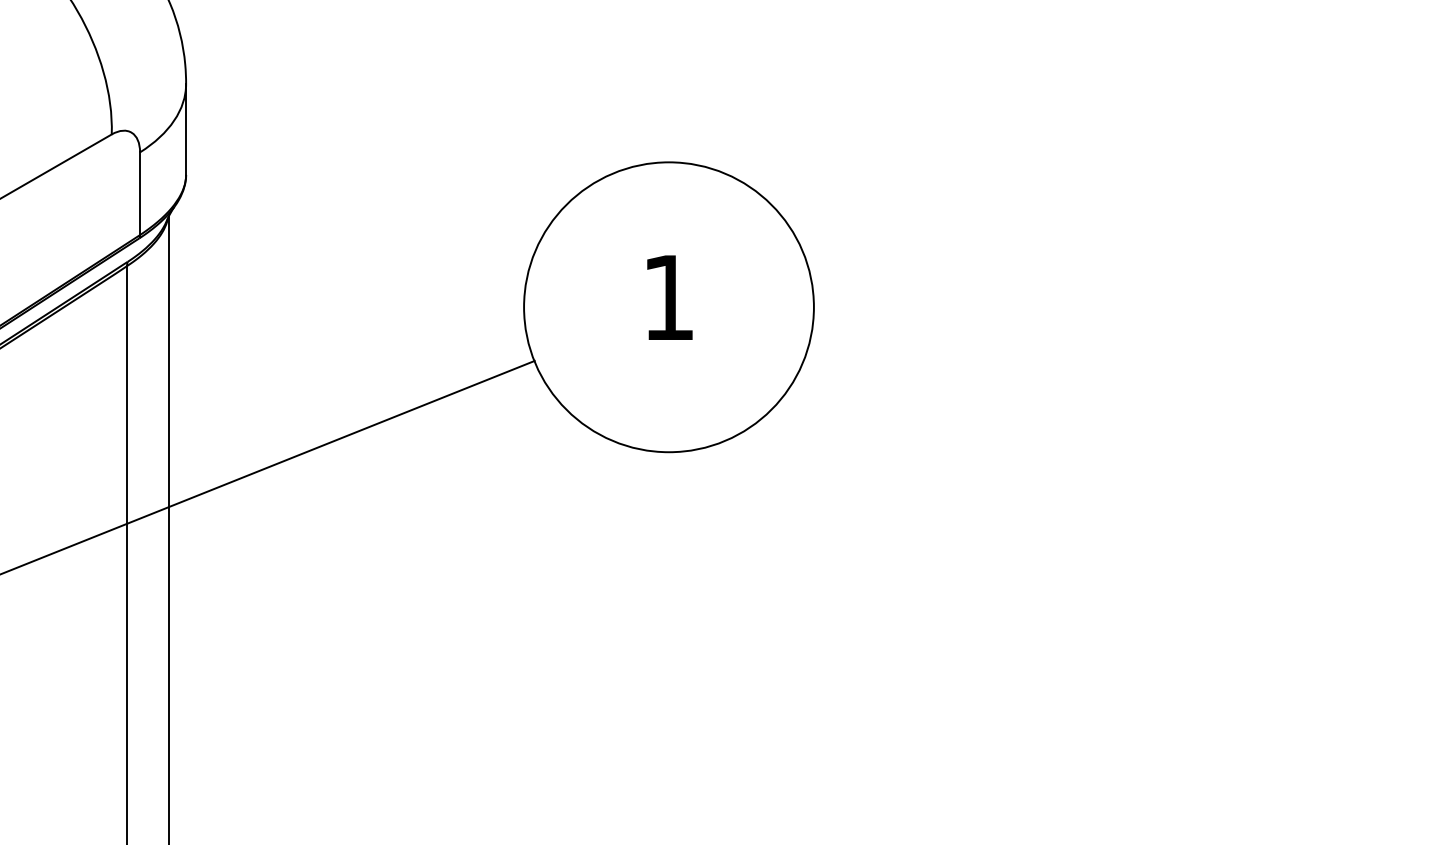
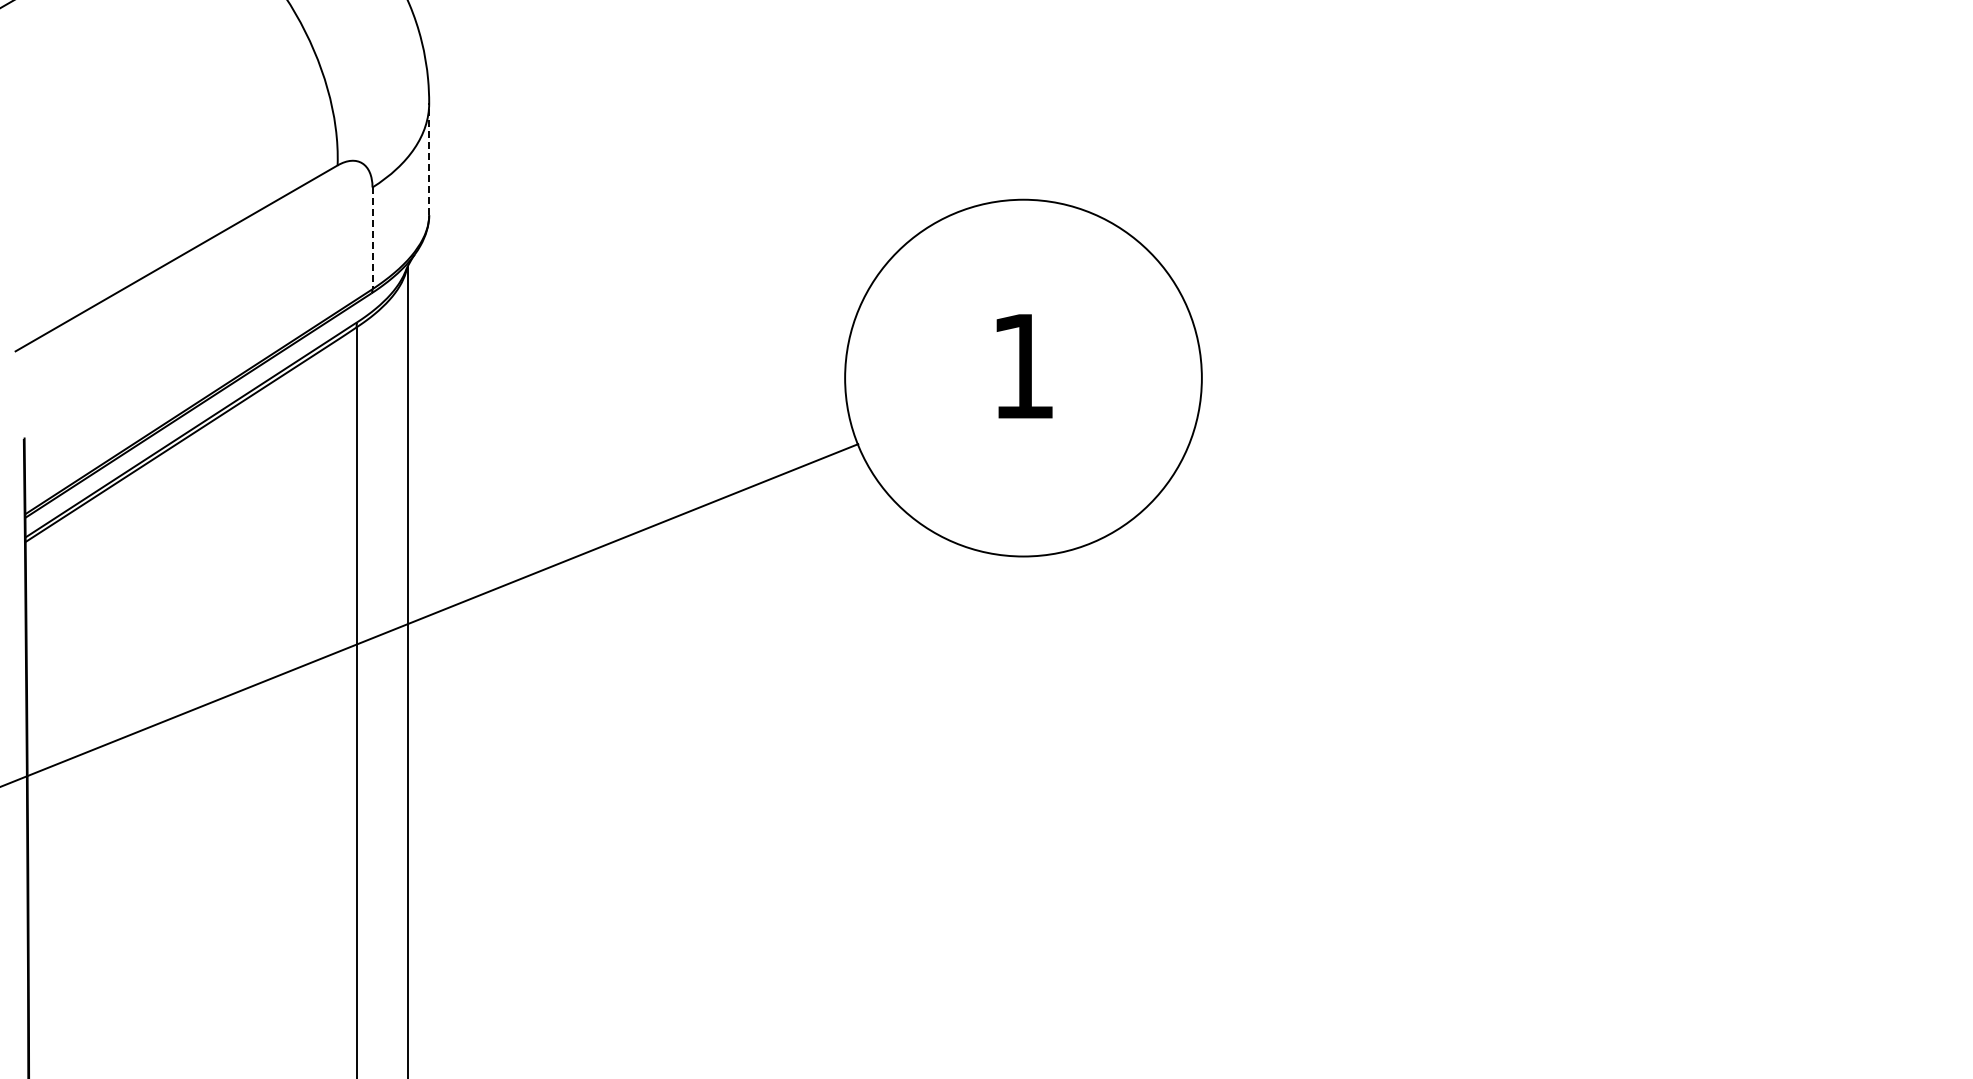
line: (186, 129) -> (429, 159), solid -> dashed
line: (140, 193) -> (372, 238), solid -> dashed

